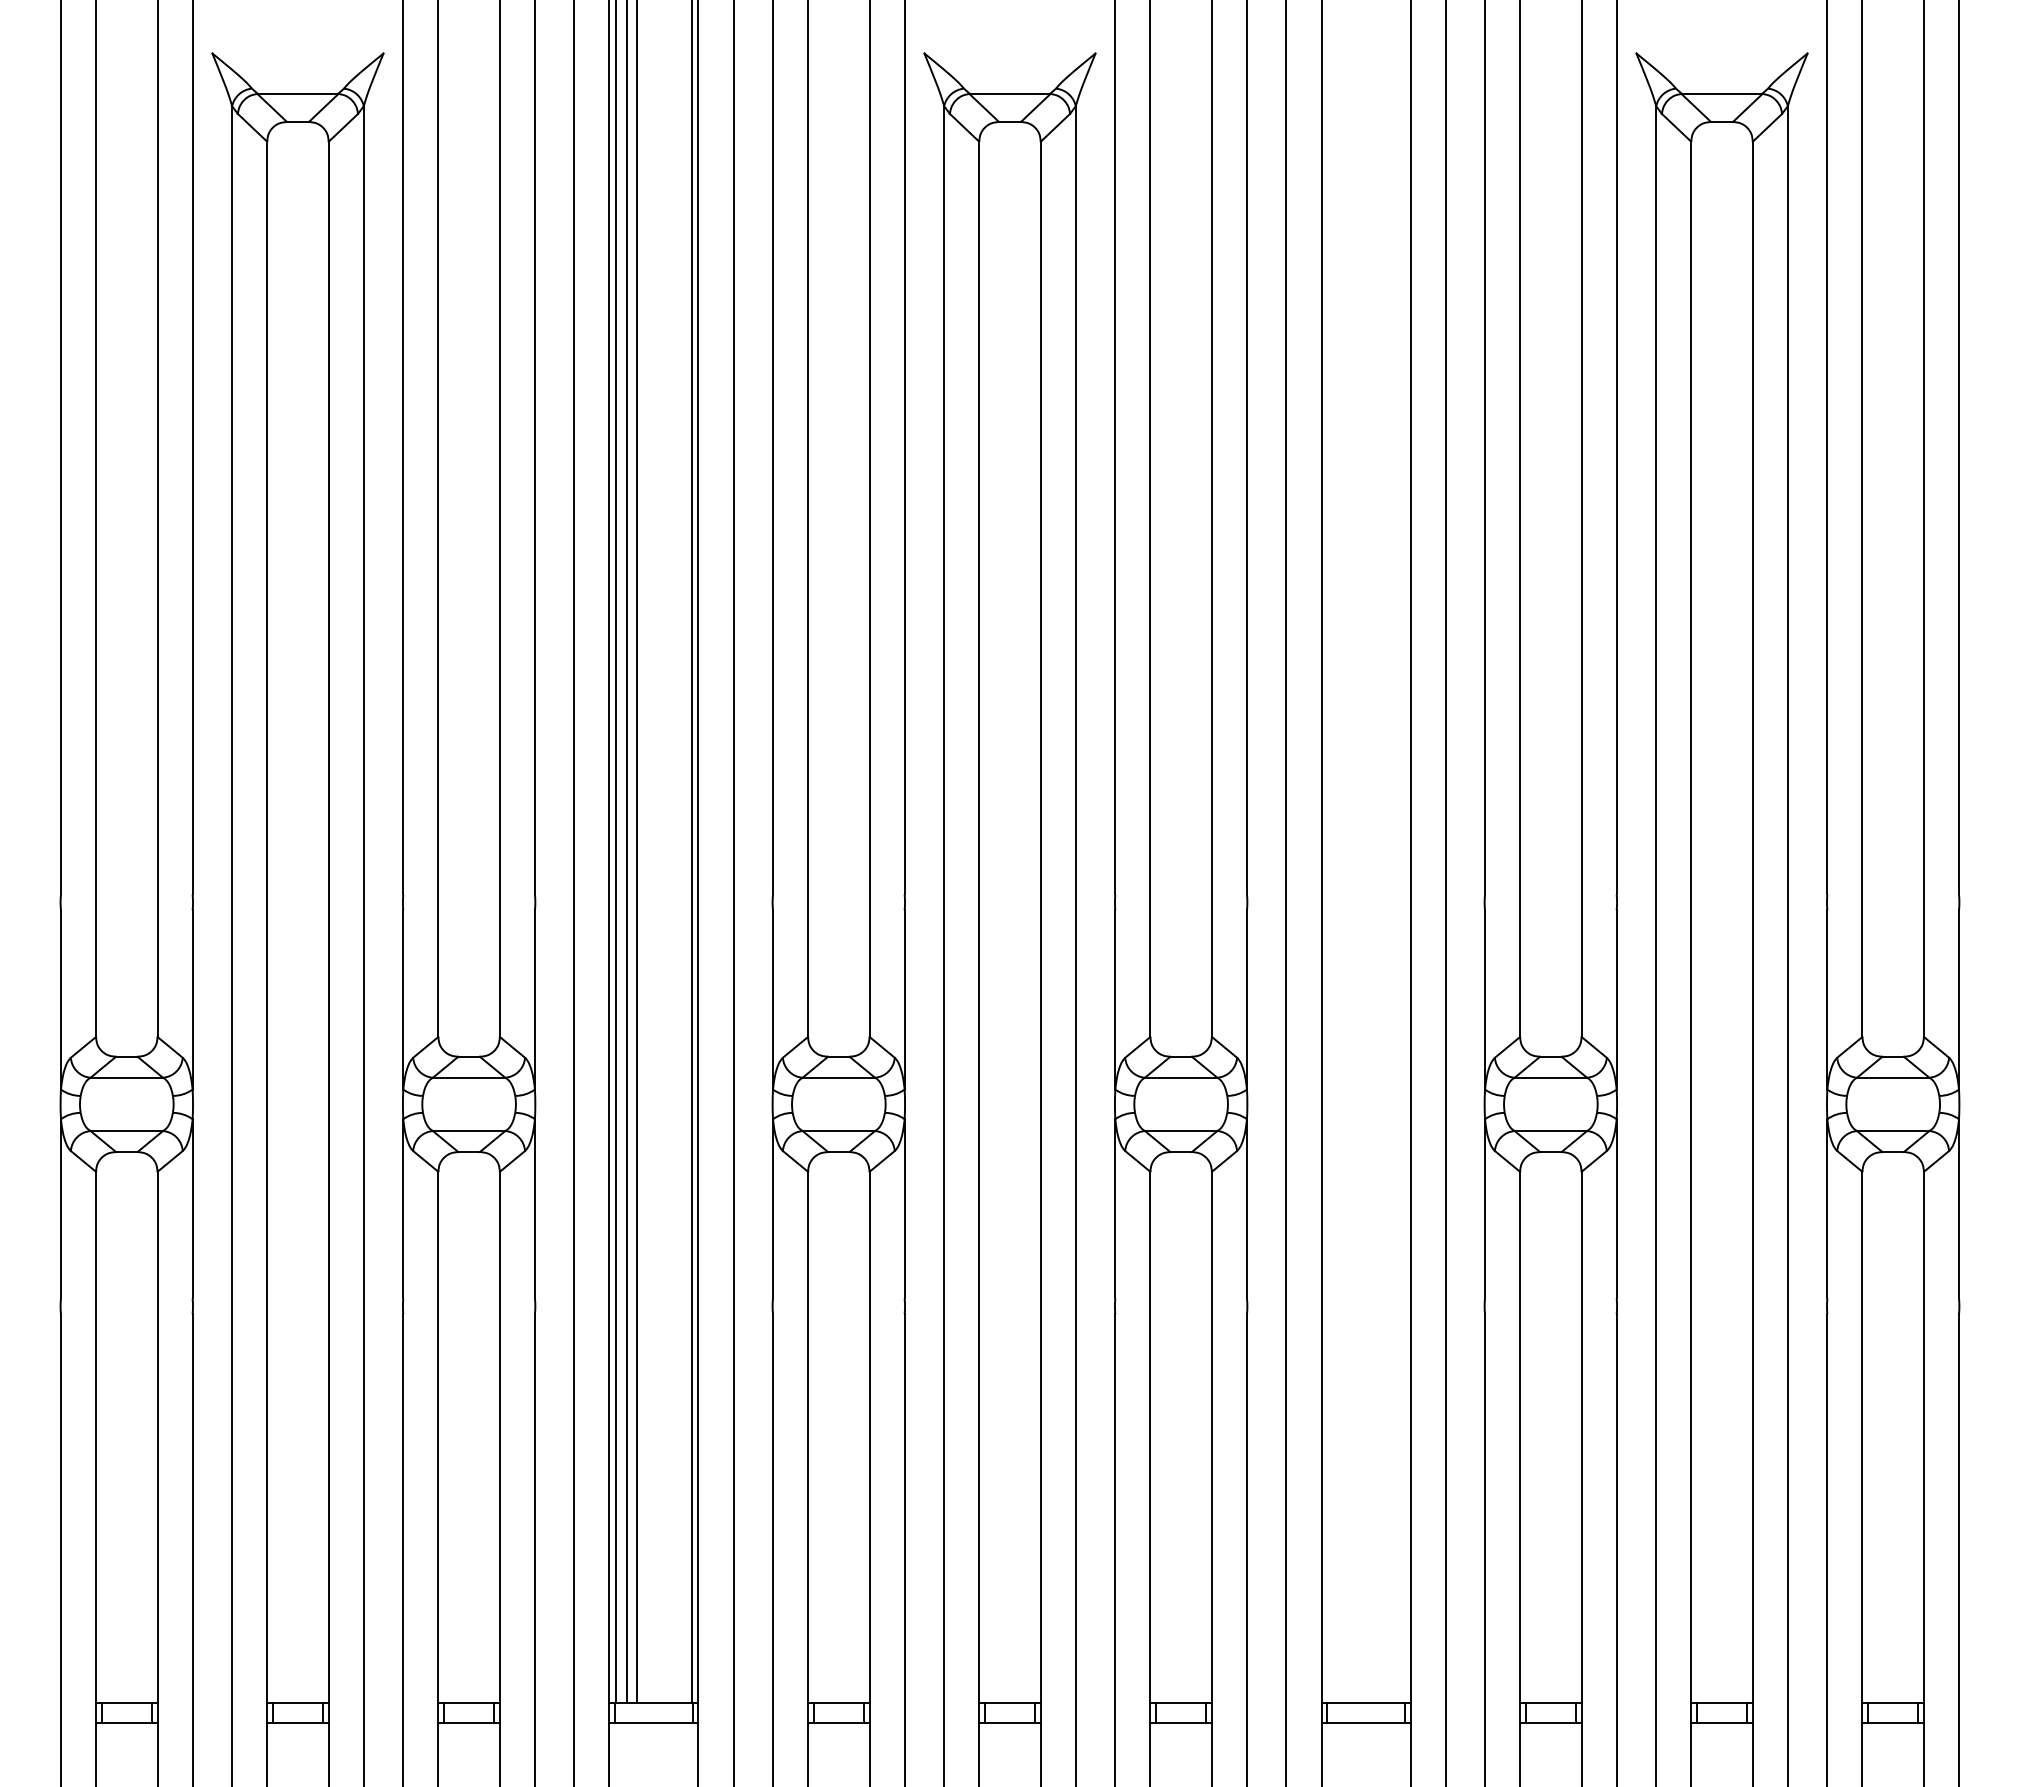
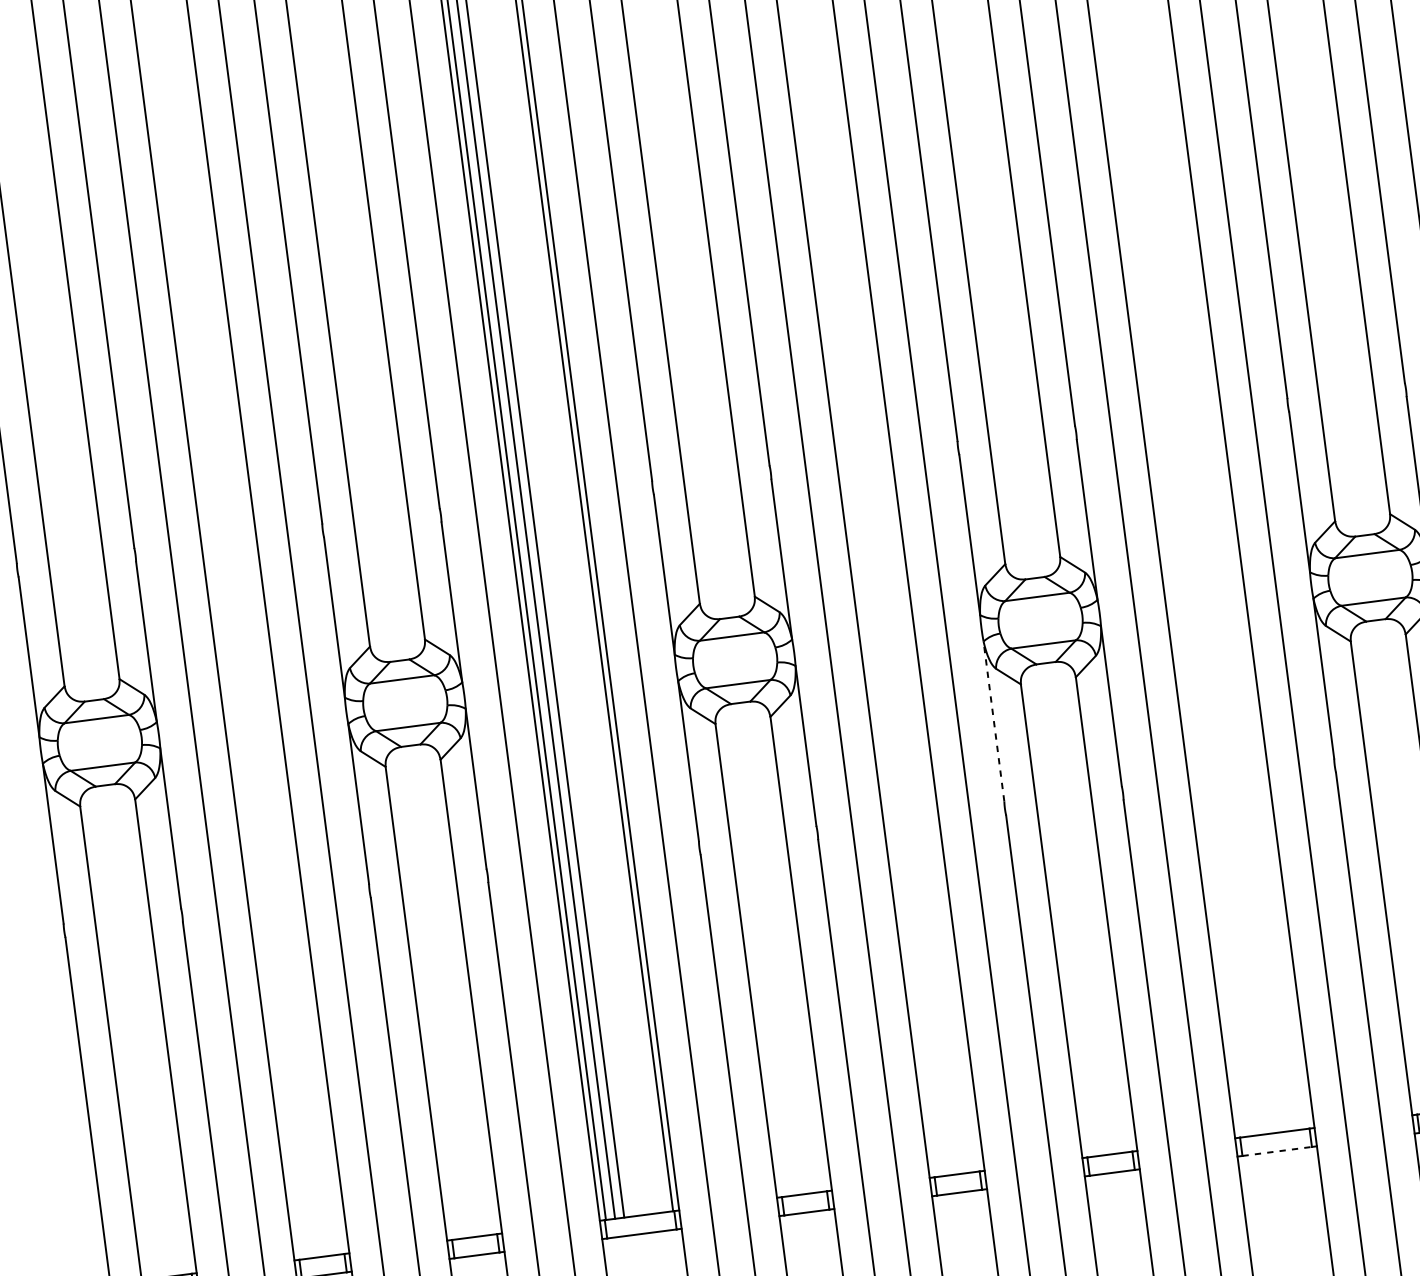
line: (1115, 1208) -> (994, 721), solid -> dashed
line: (1365, 1723) -> (1276, 1151), solid -> dashed

